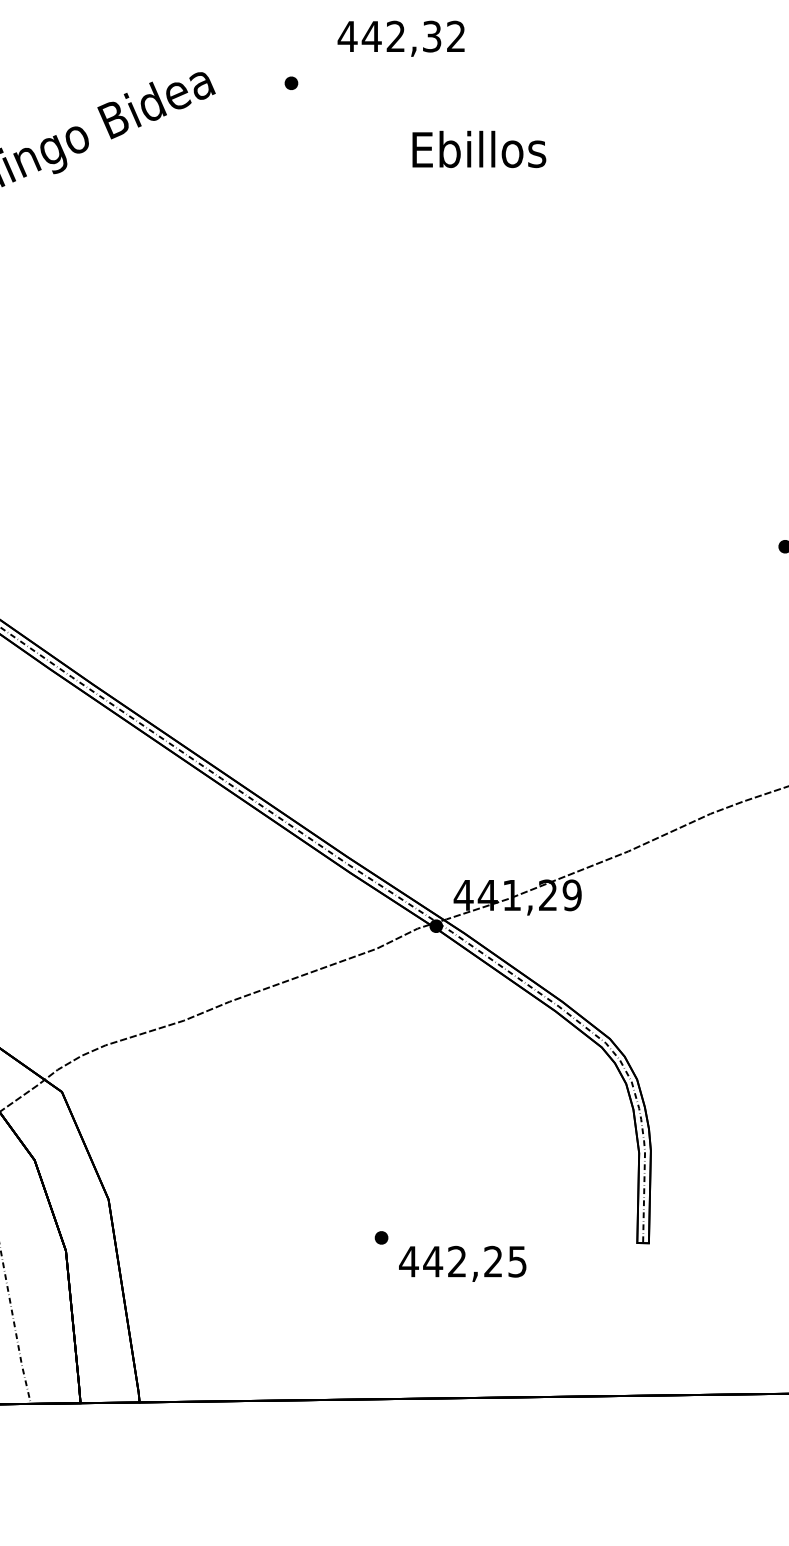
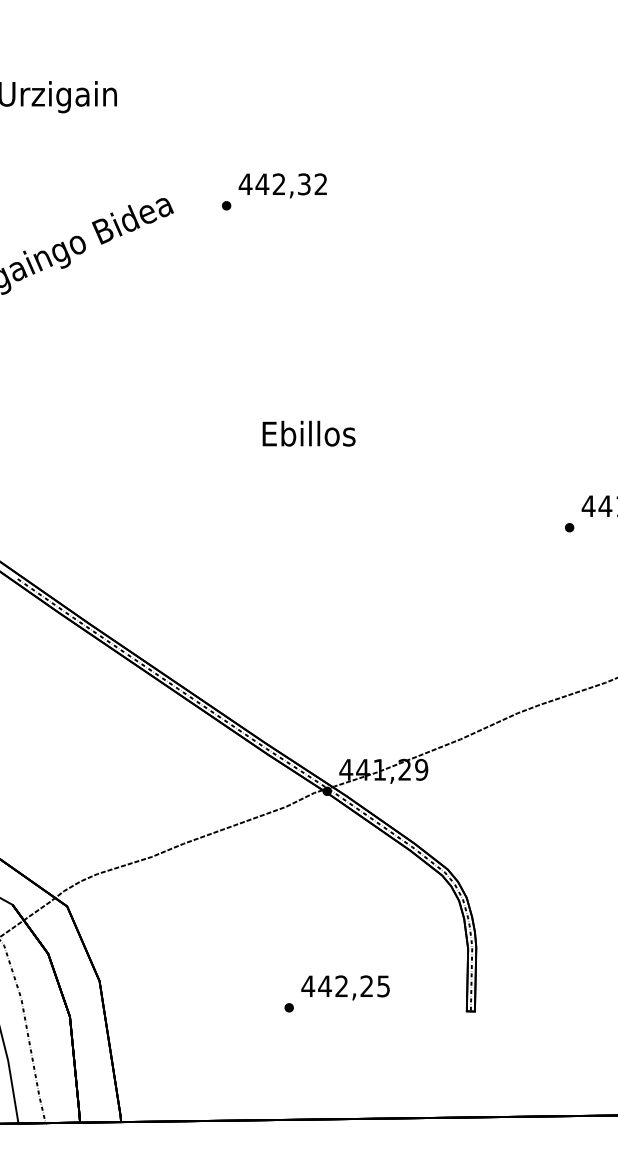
text: (400, 38) -> (282, 185), moved
text: (478, 149) -> (308, 433), moved
text: (462, 1263) -> (345, 987), moved

